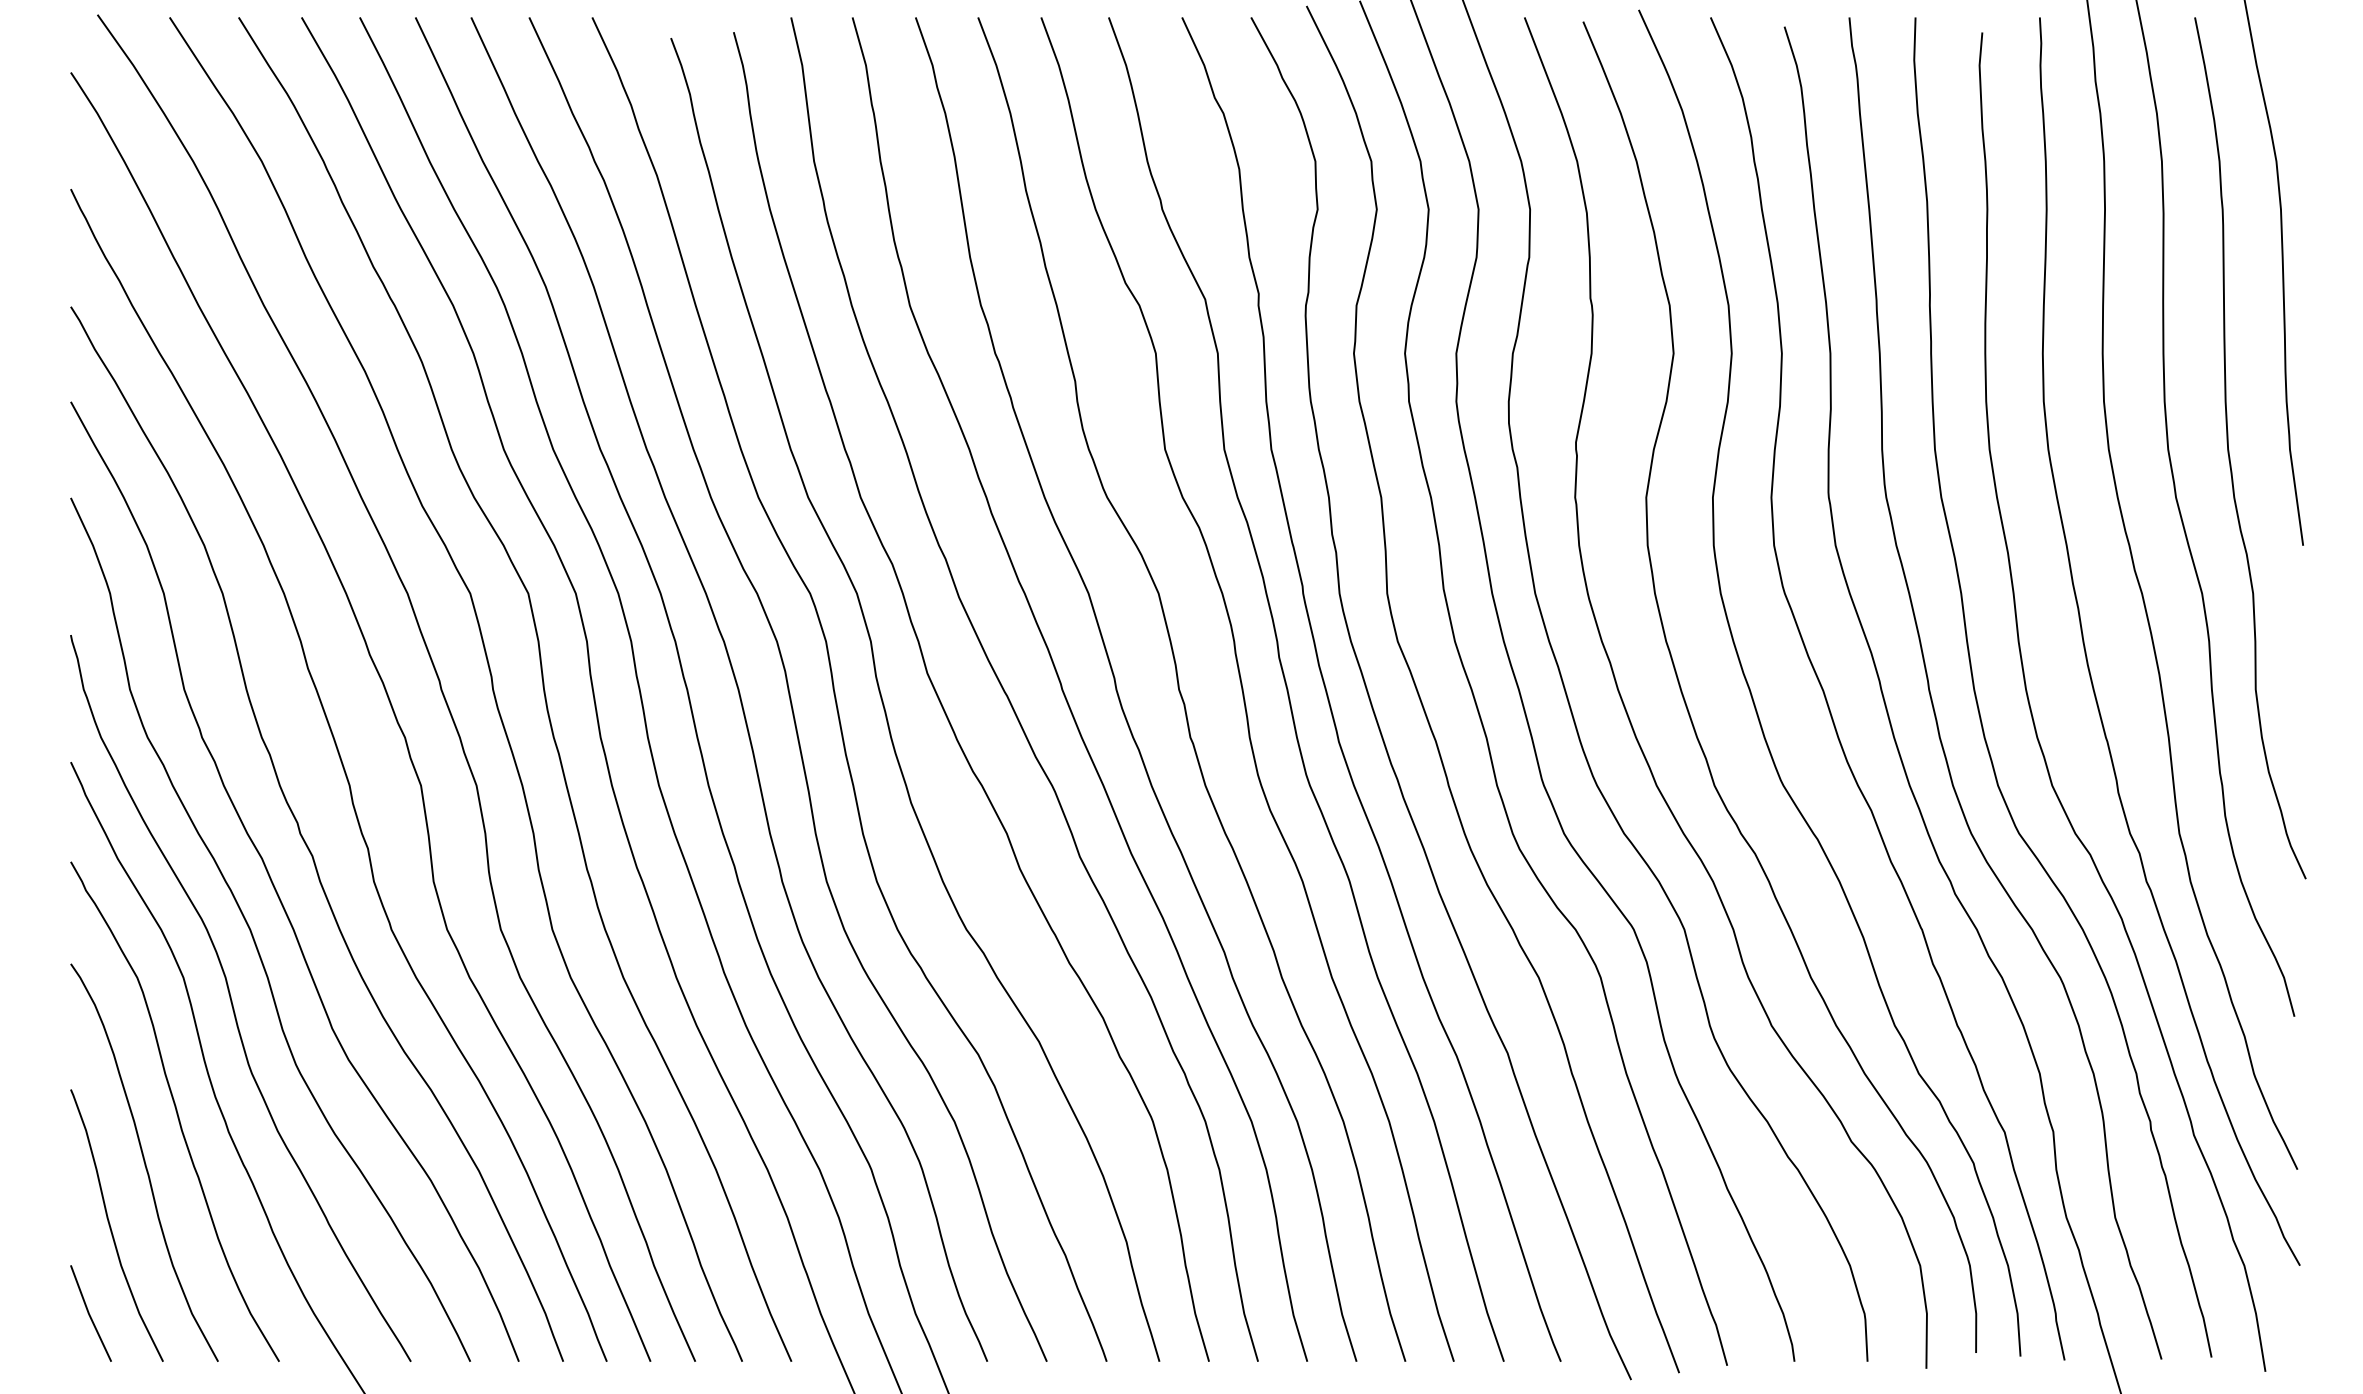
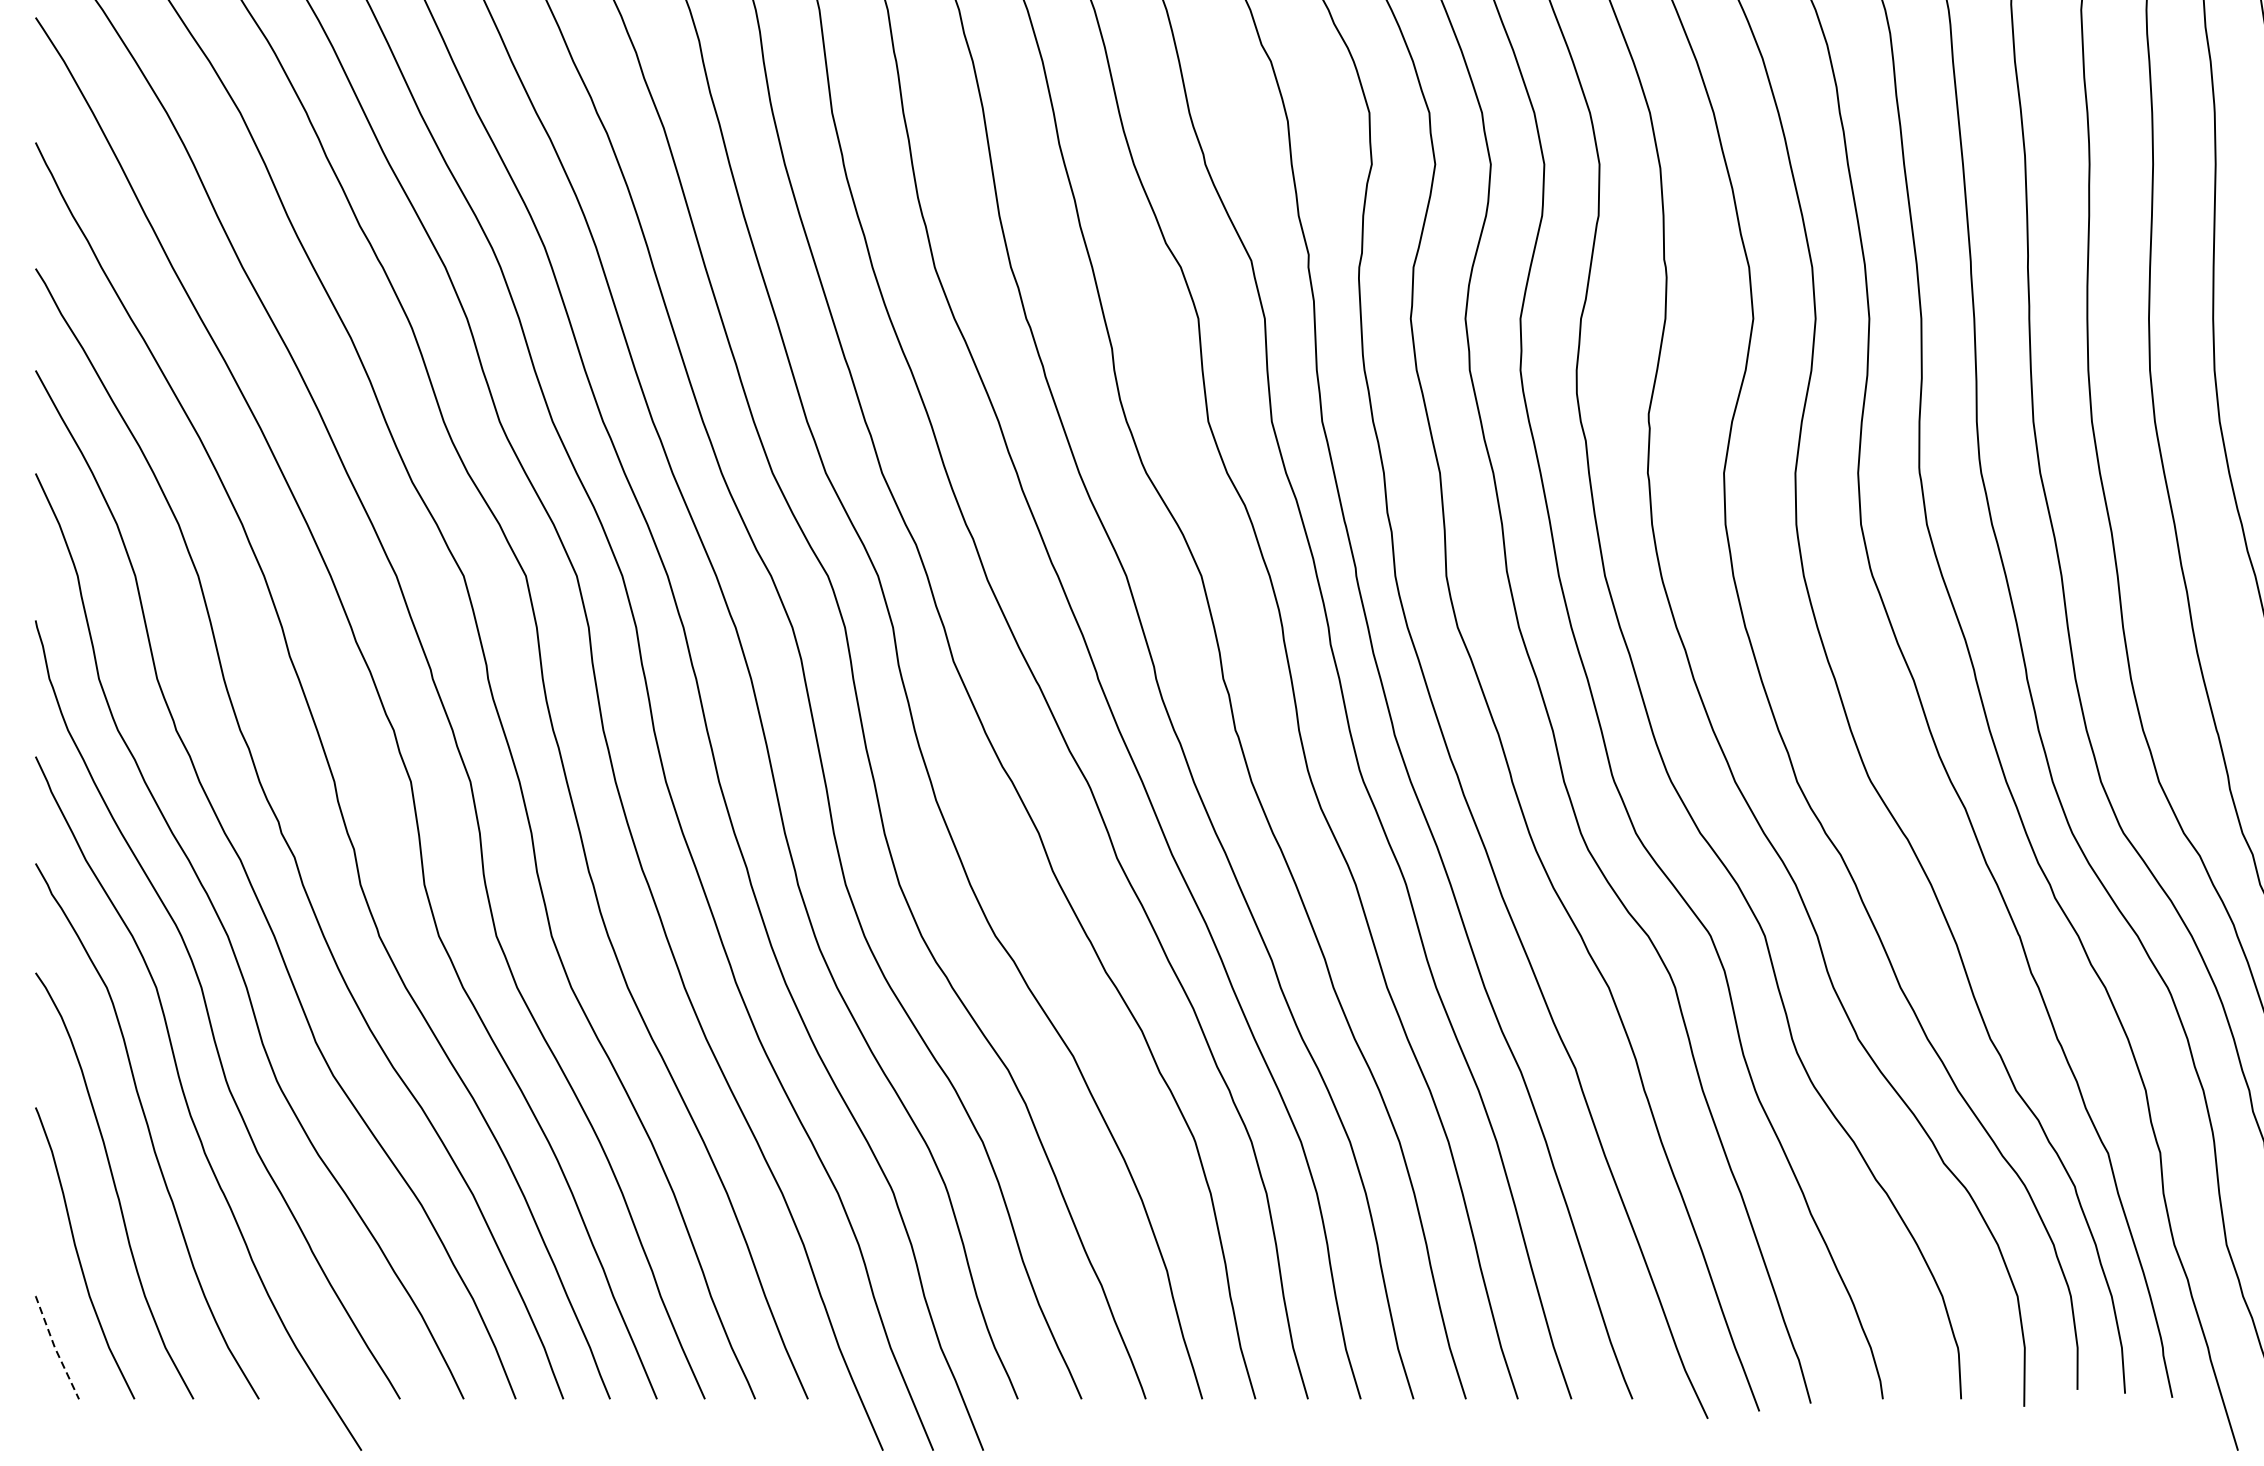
line: (88, 1313) -> (54, 1347), solid -> dashed

